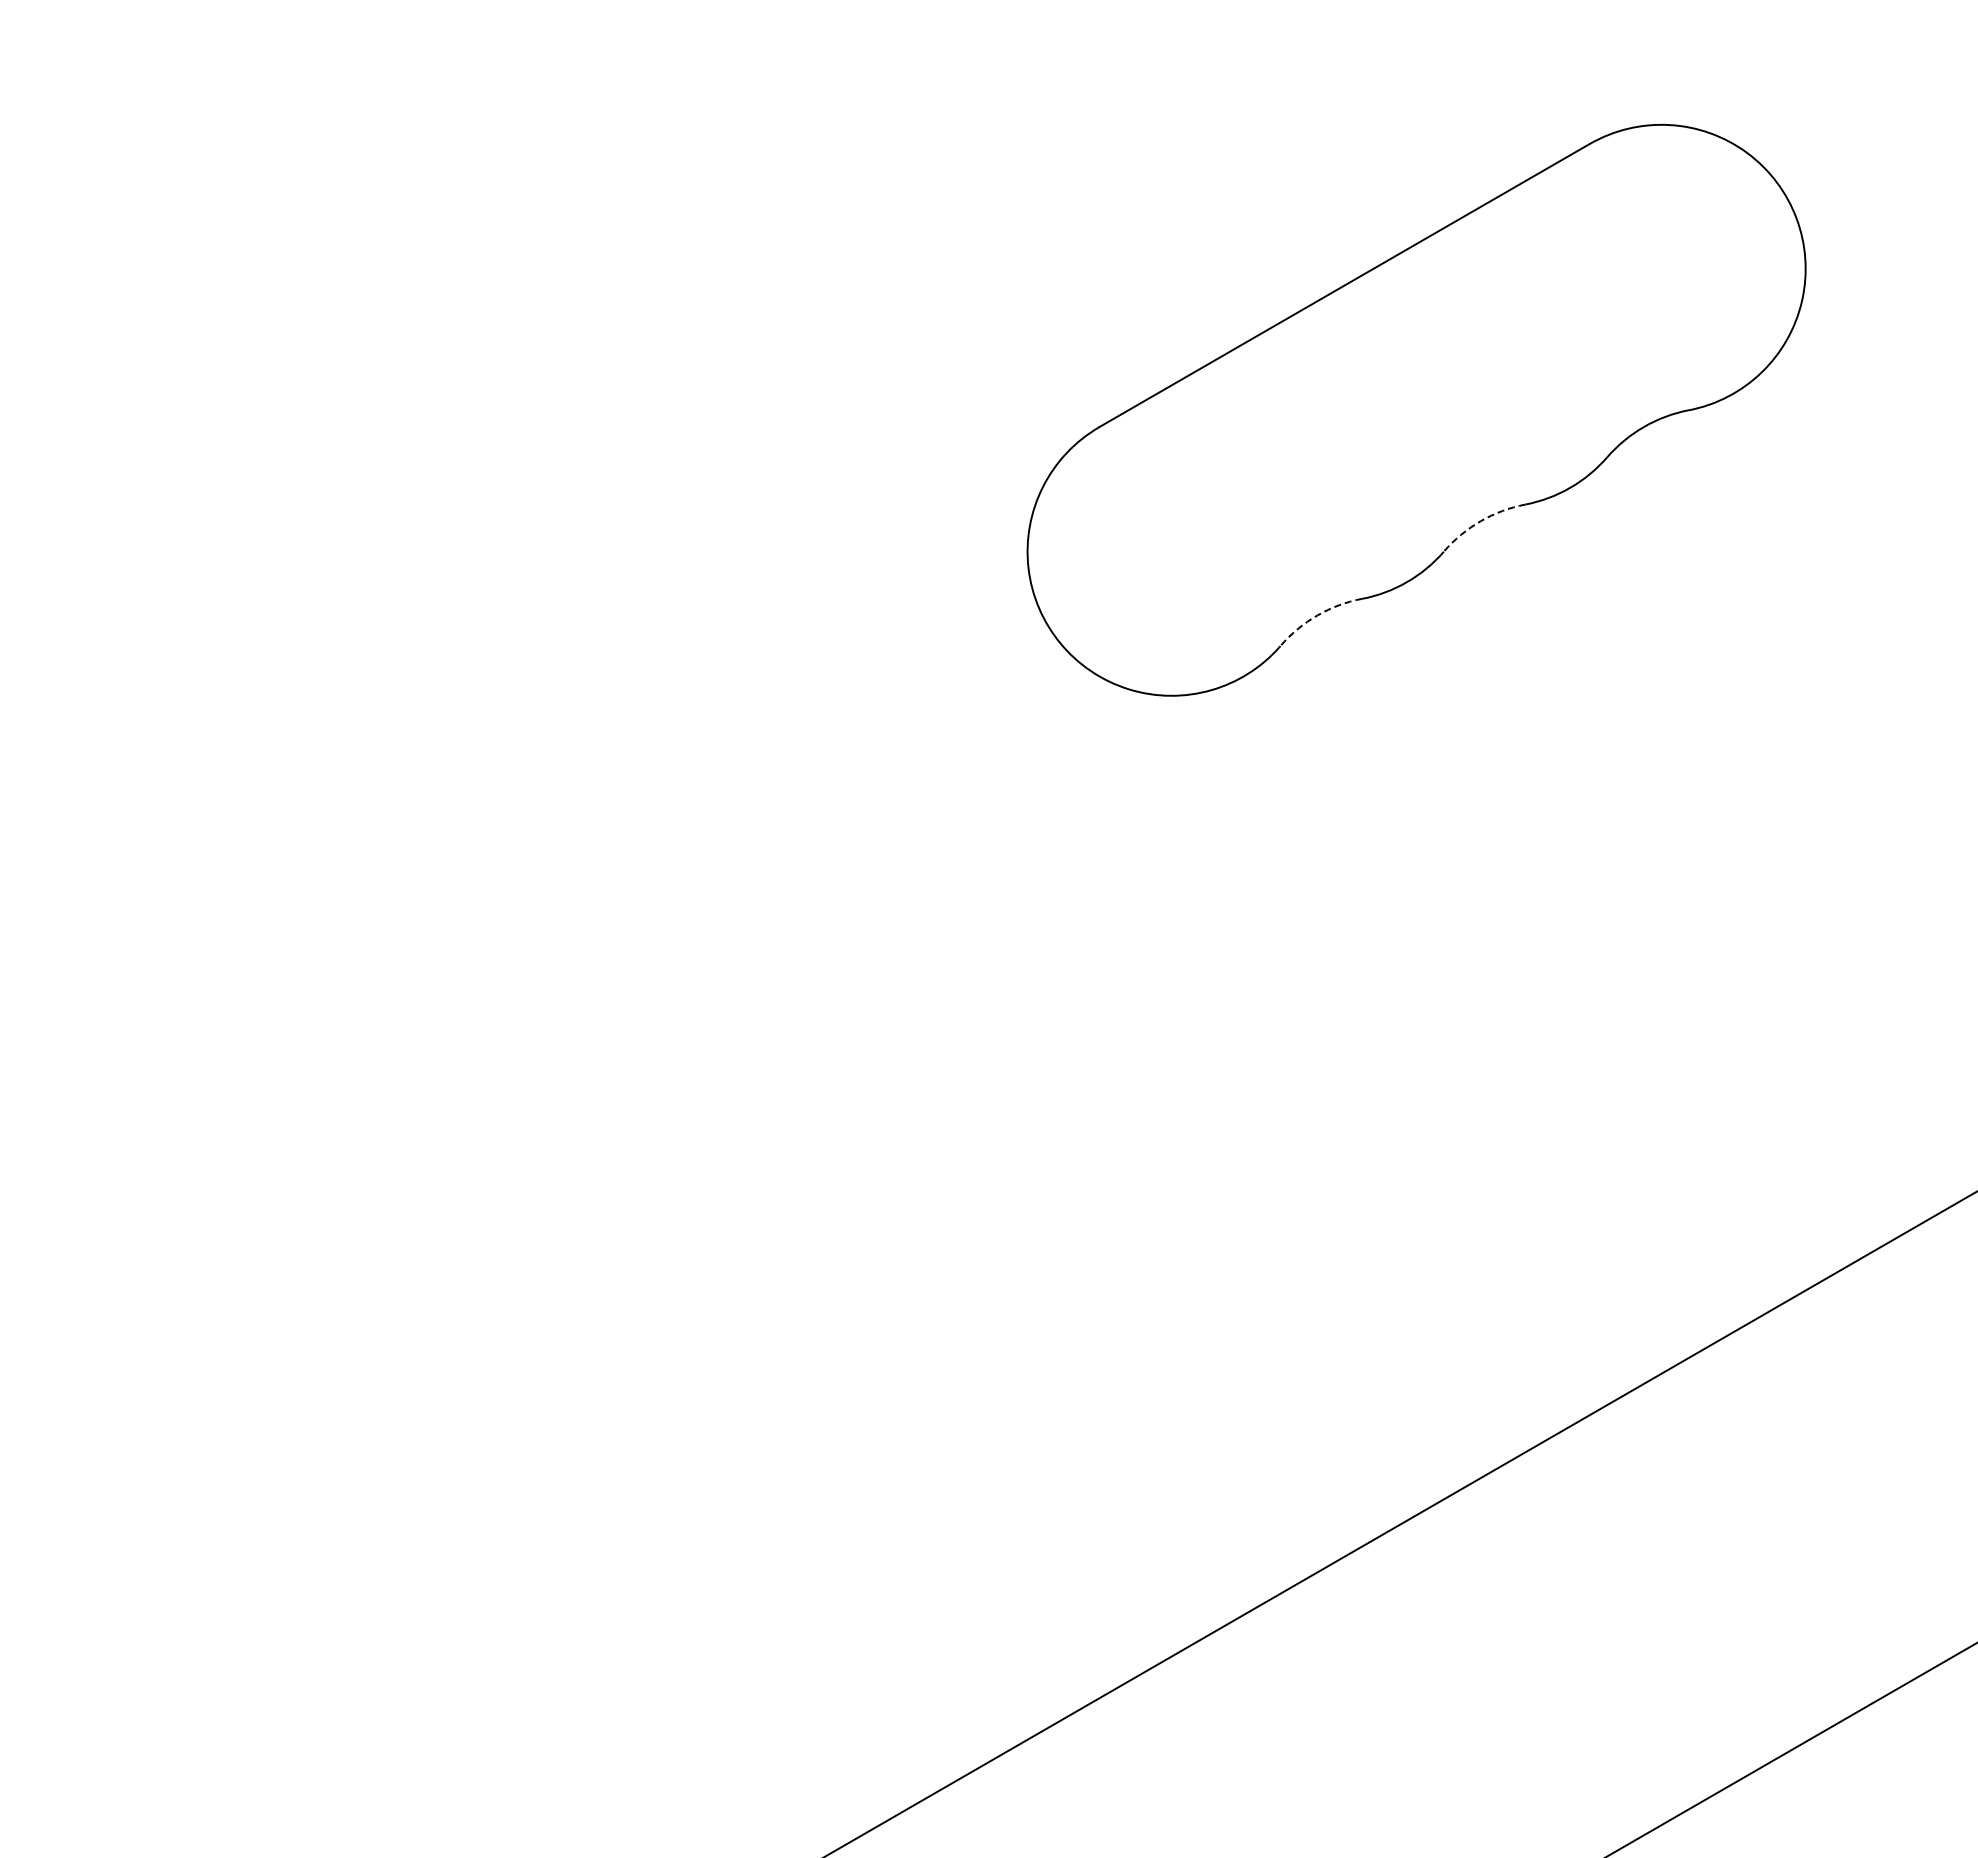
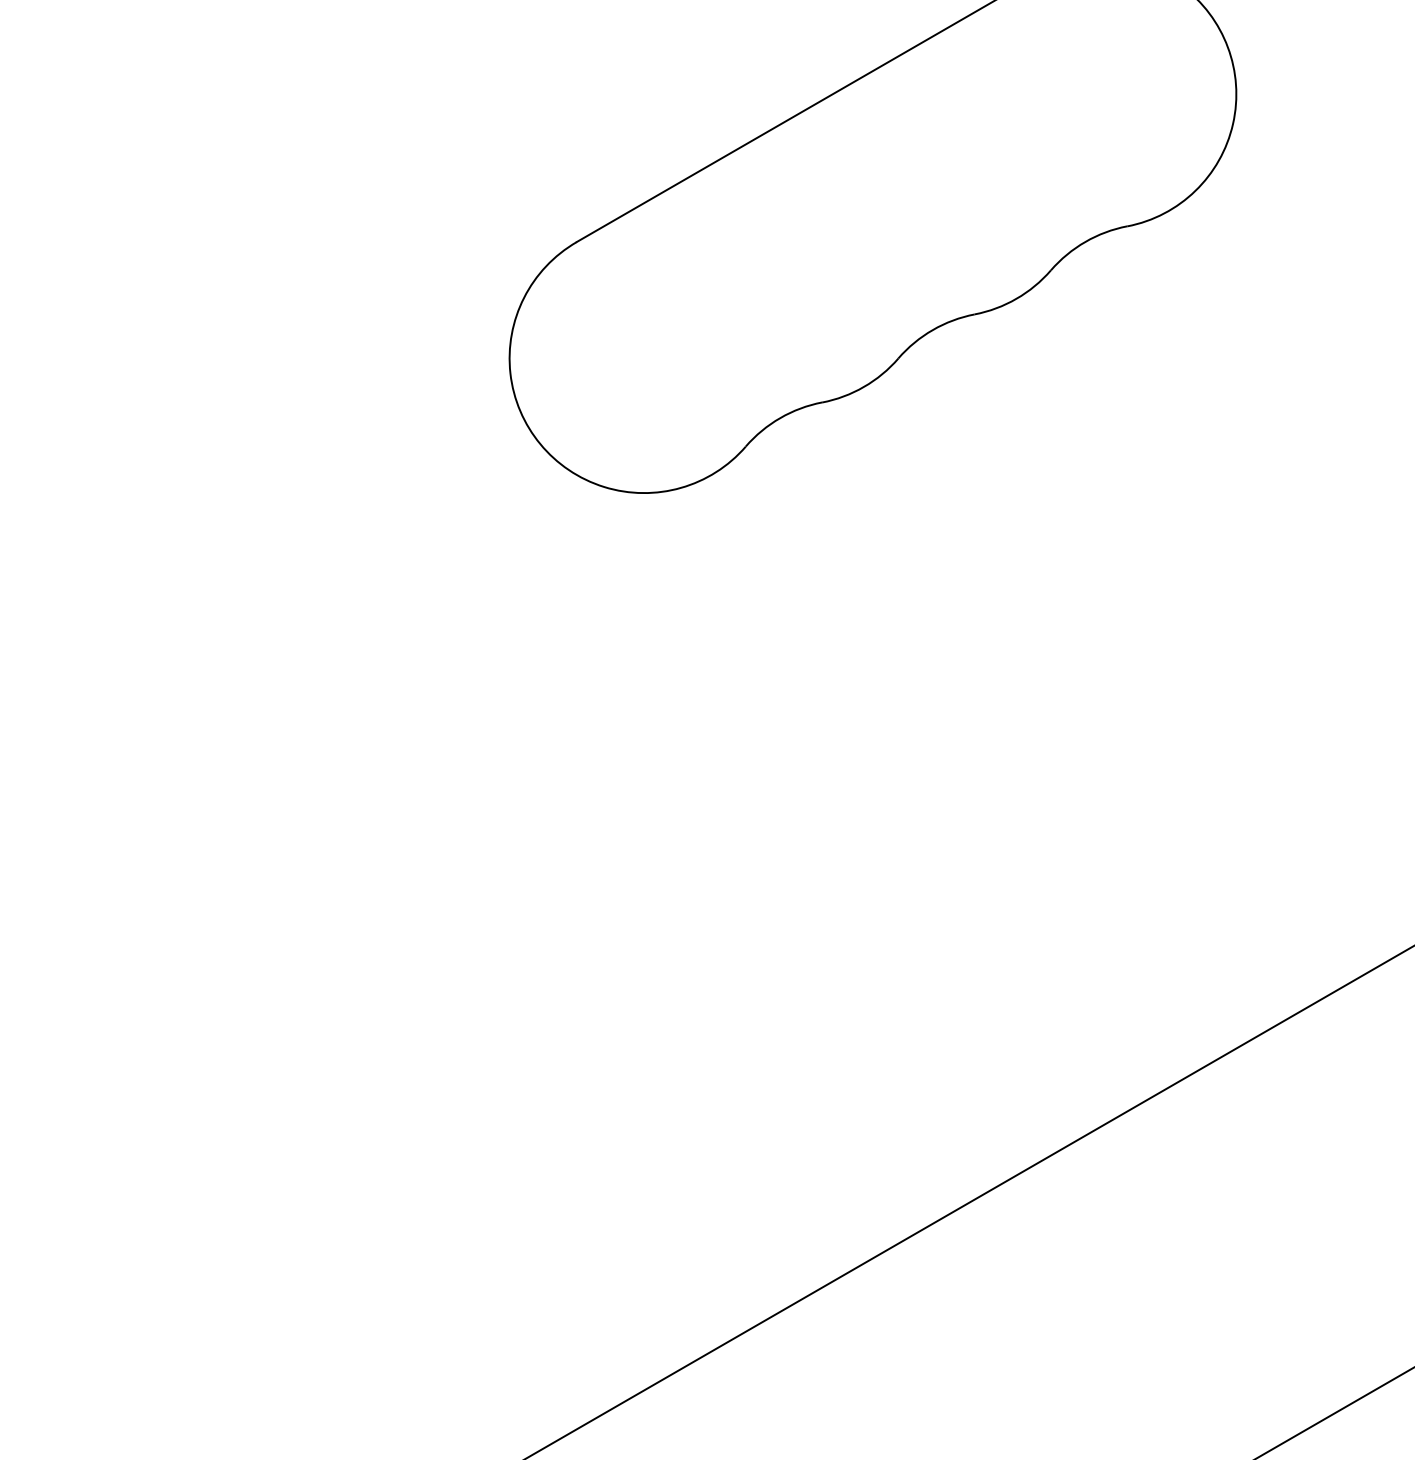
arc: (1480, 521) -> (932, 330), dashed -> solid
arc: (1317, 615) -> (780, 418), dashed -> solid

